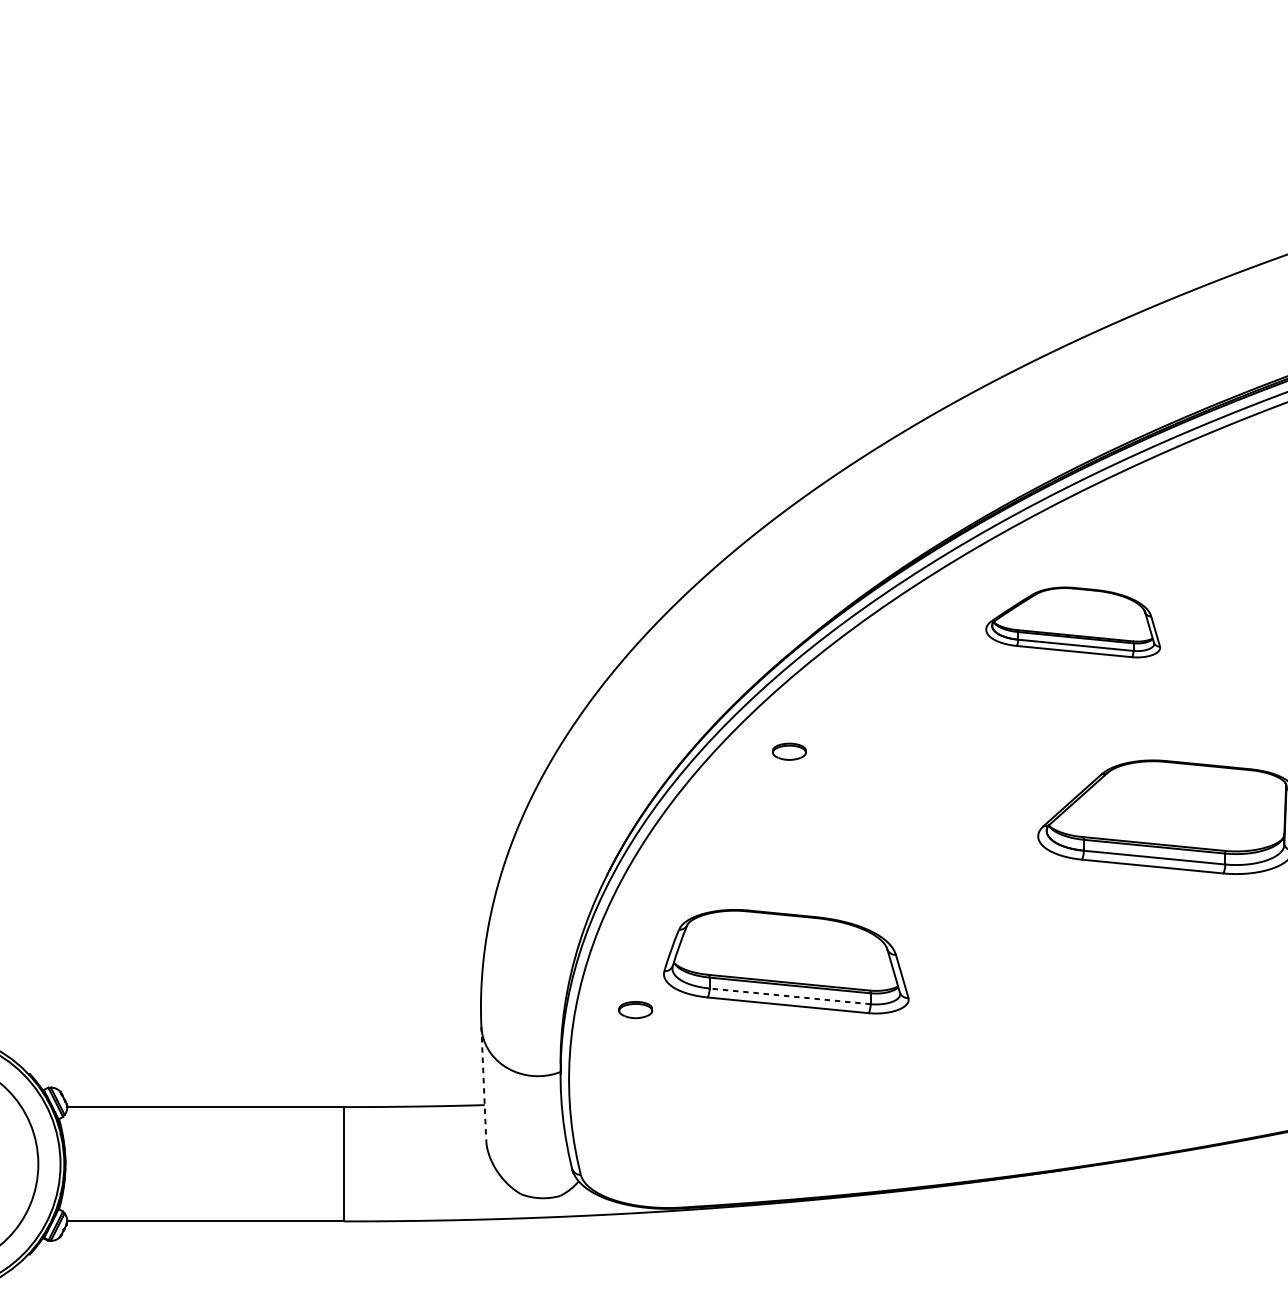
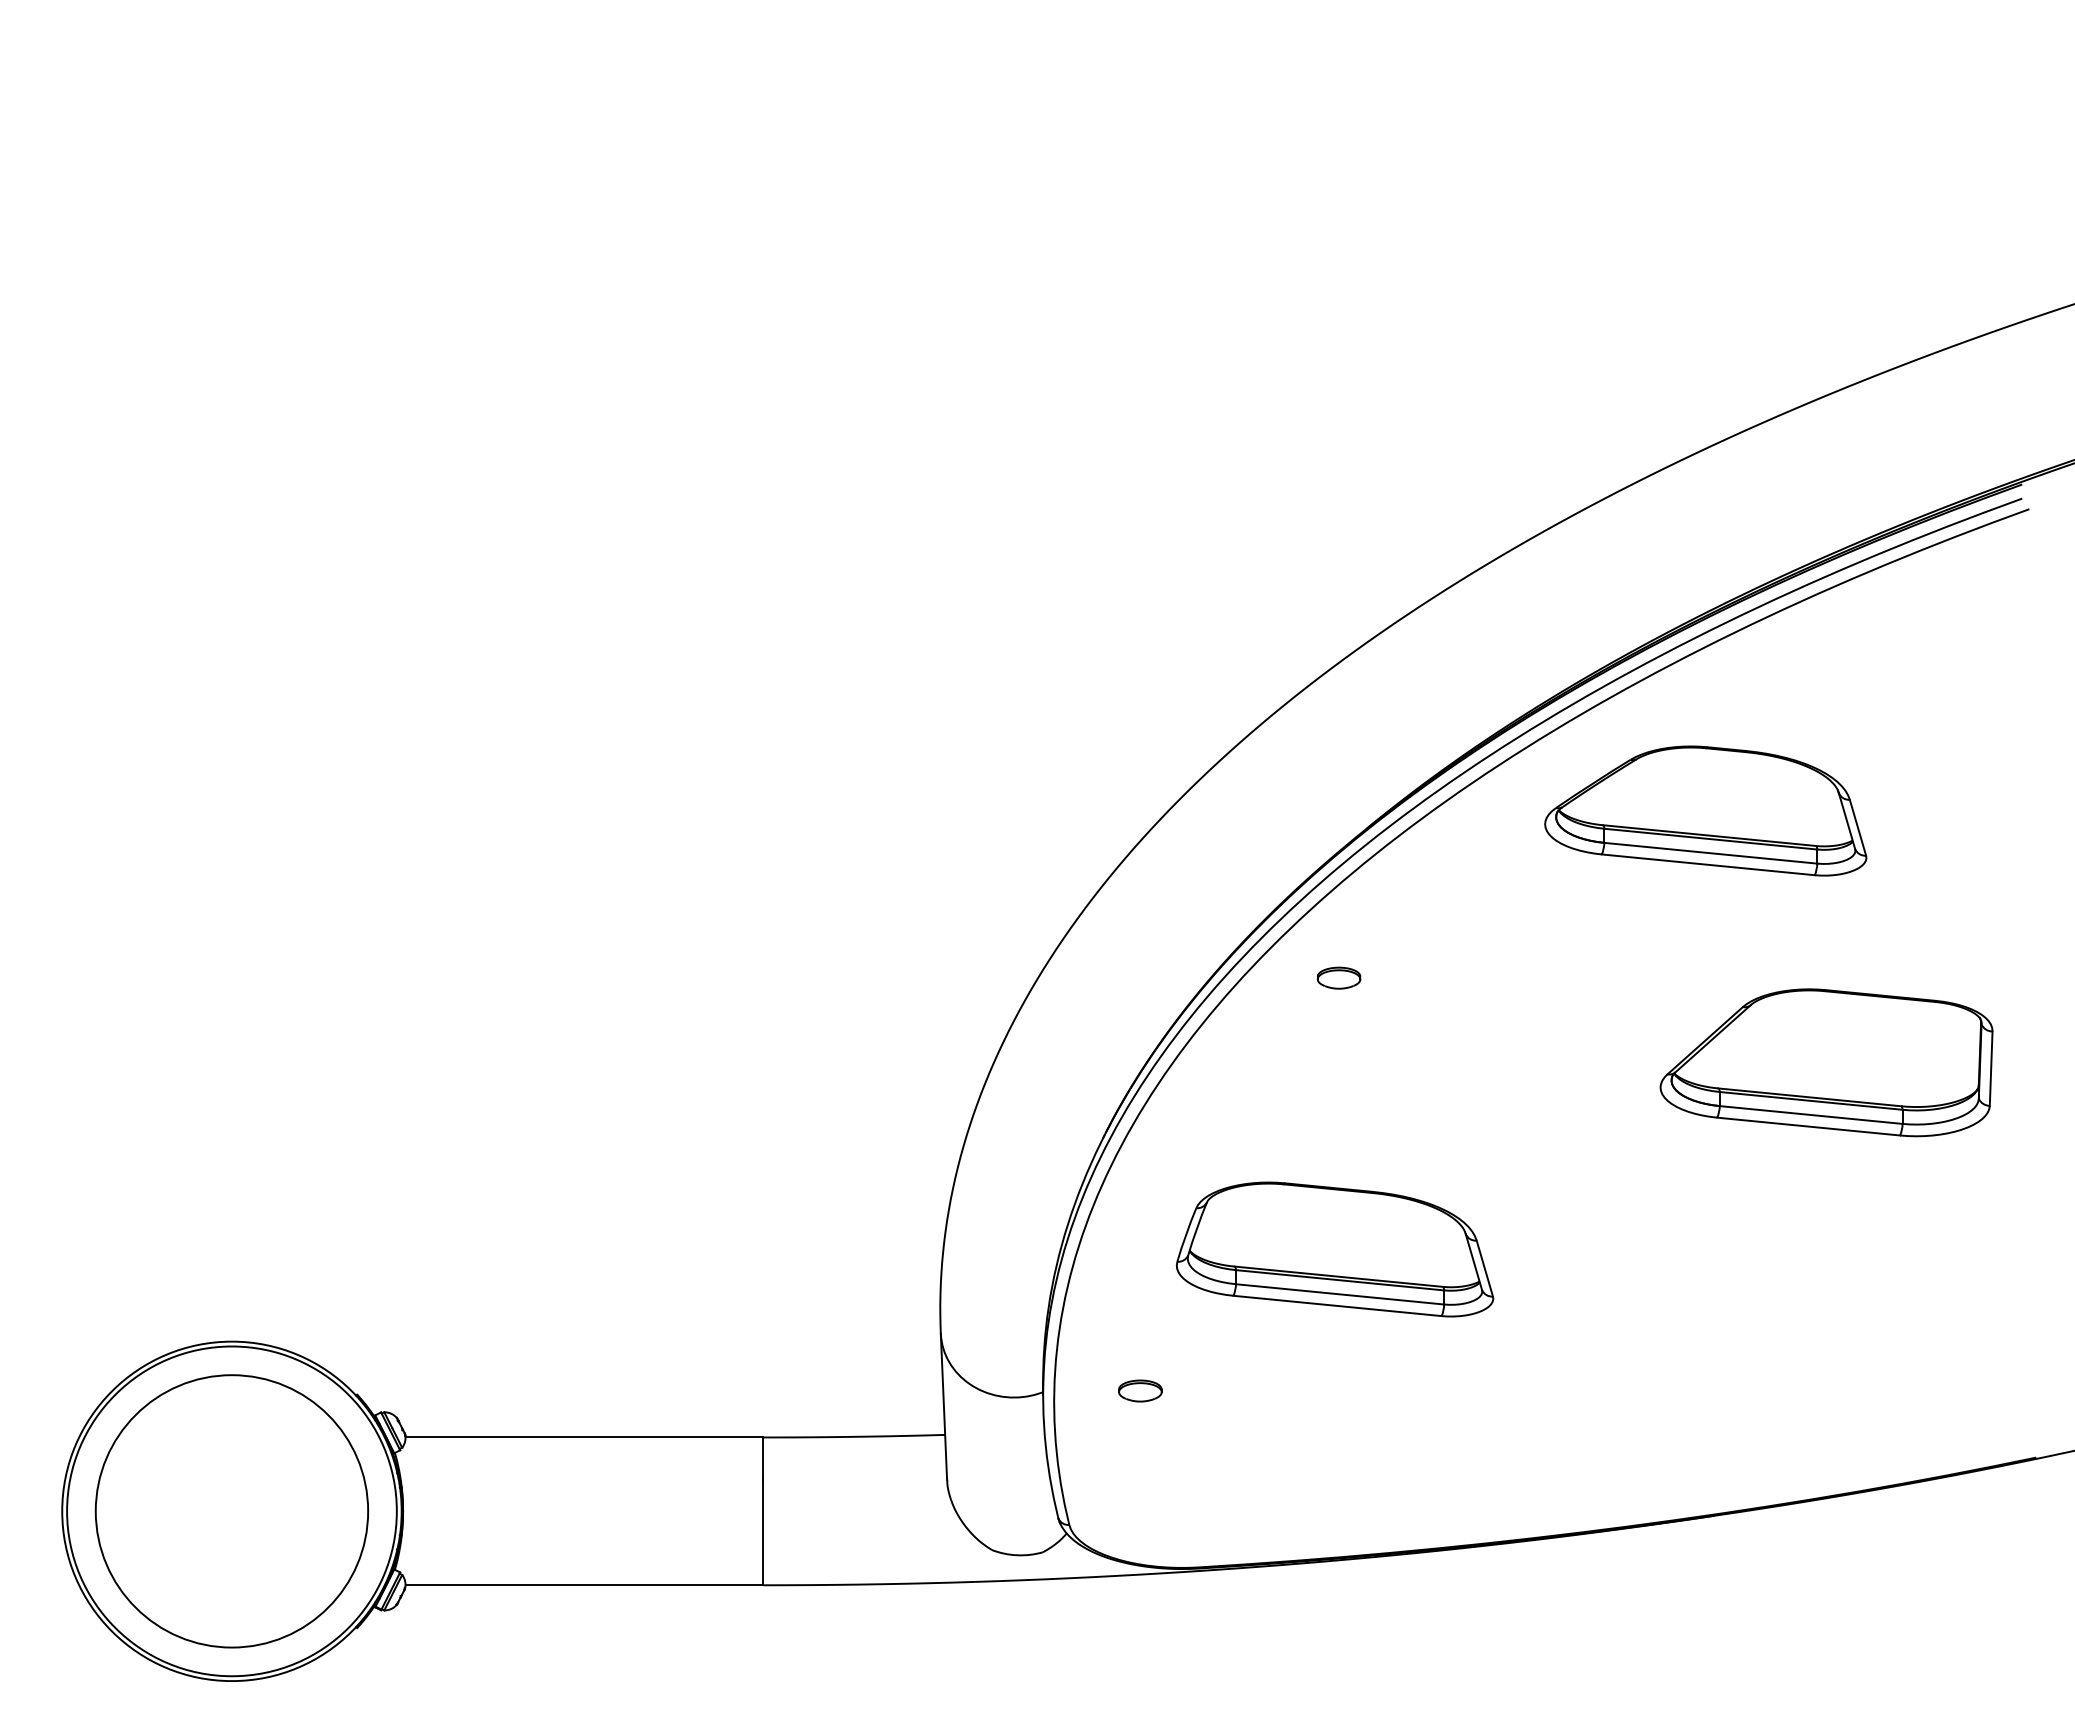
part: (1072, 622) -> (1705, 810), size x1.43
line: (790, 996) -> (1340, 1294), dashed -> solid
part: (635, 1009) -> (1140, 1390), moved
line: (483, 1083) -> (943, 1407), dashed -> solid

